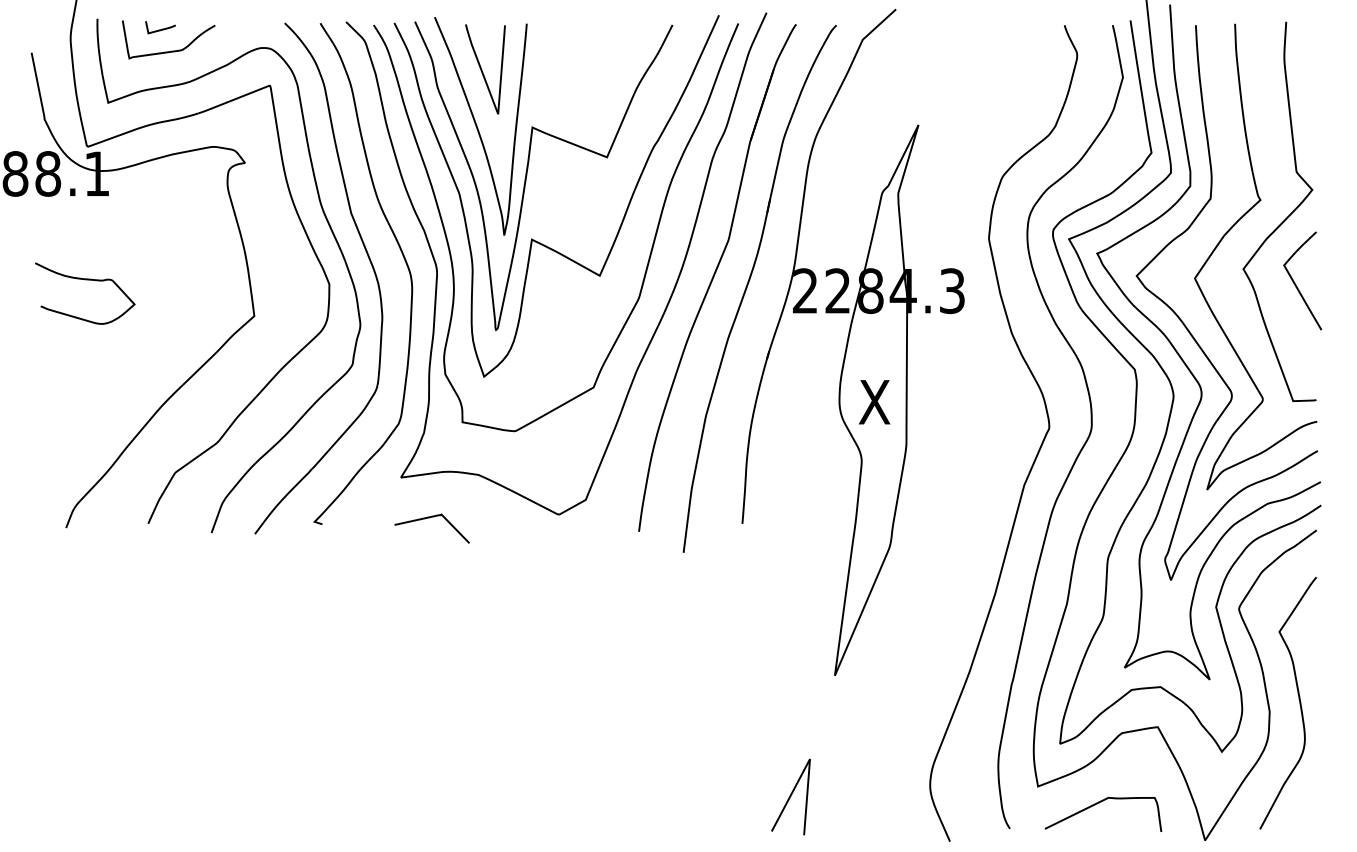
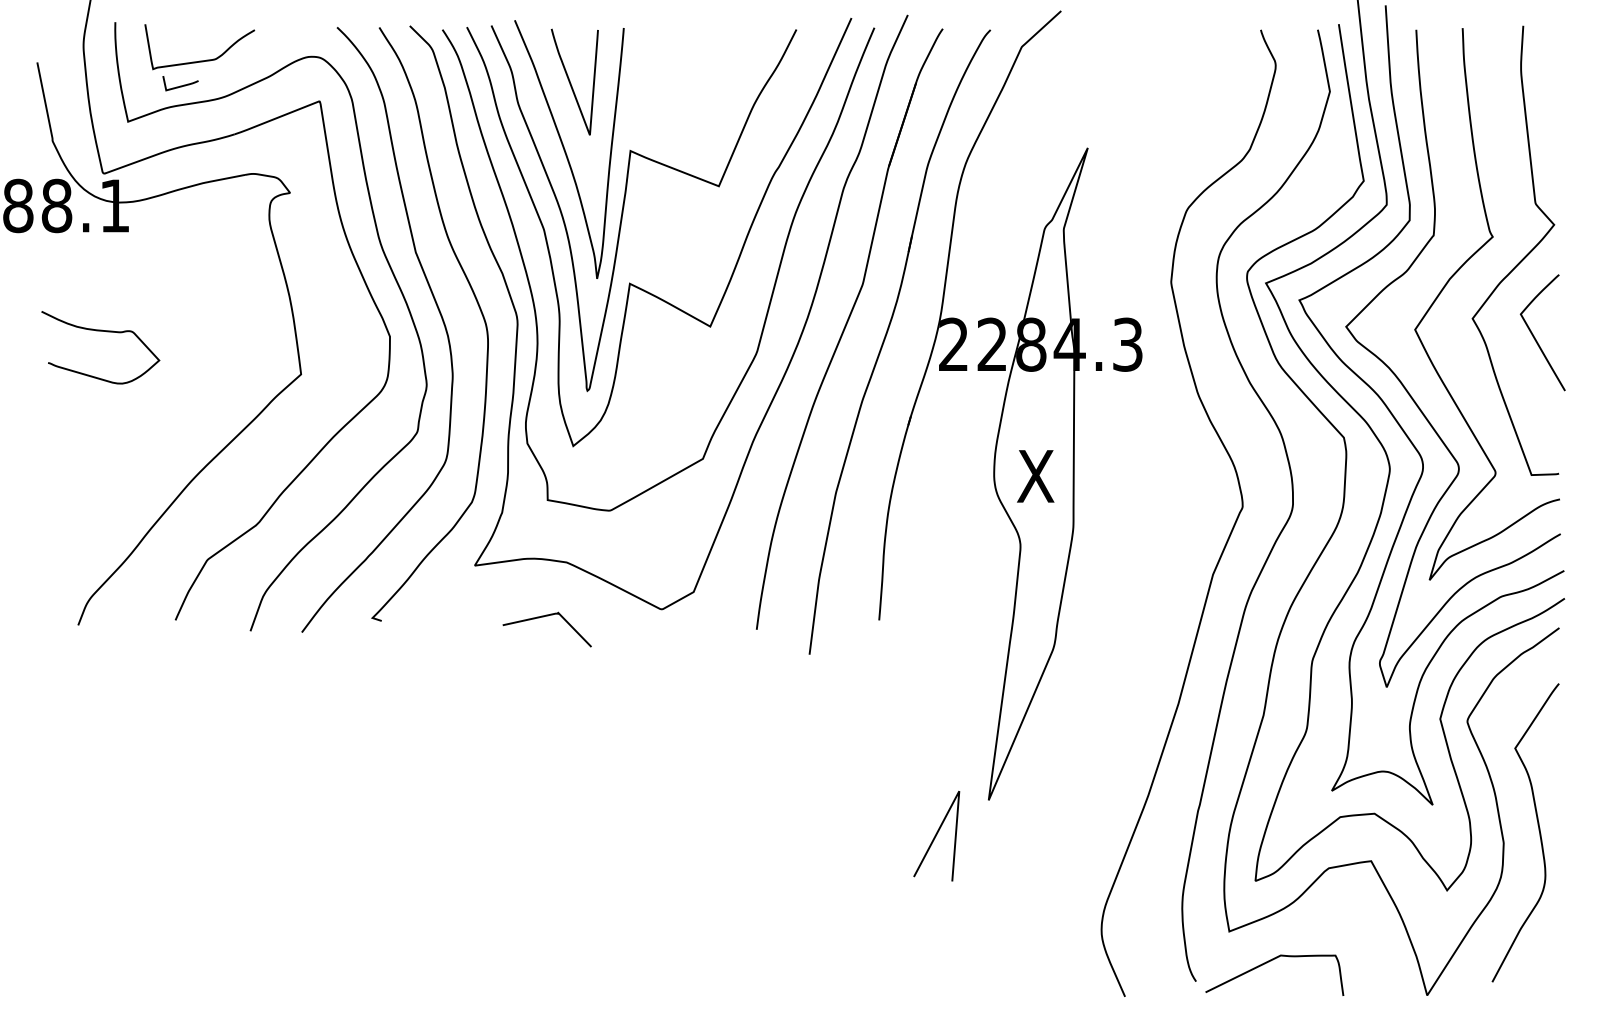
curve: (160, 29) -> (180, 85), moved
curve: (429, 518) -> (544, 617), moved
line: (790, 796) -> (936, 835), moved
curve: (1099, 803) -> (1270, 962), moved

